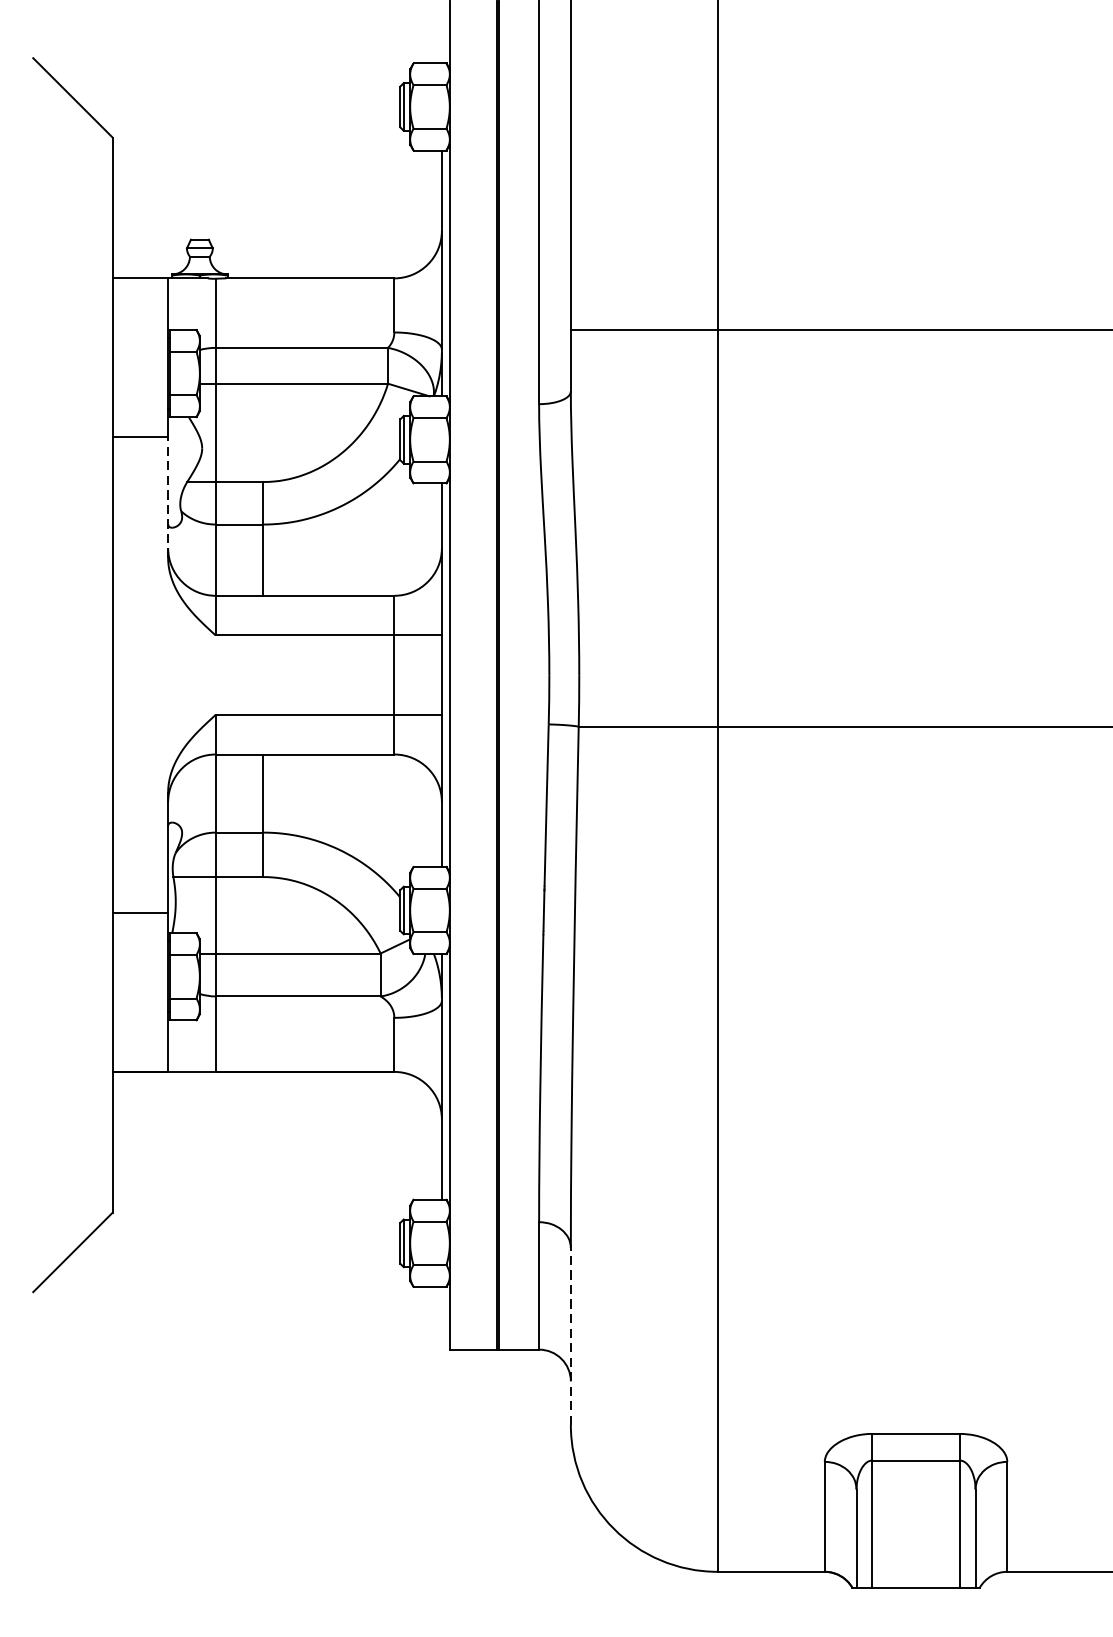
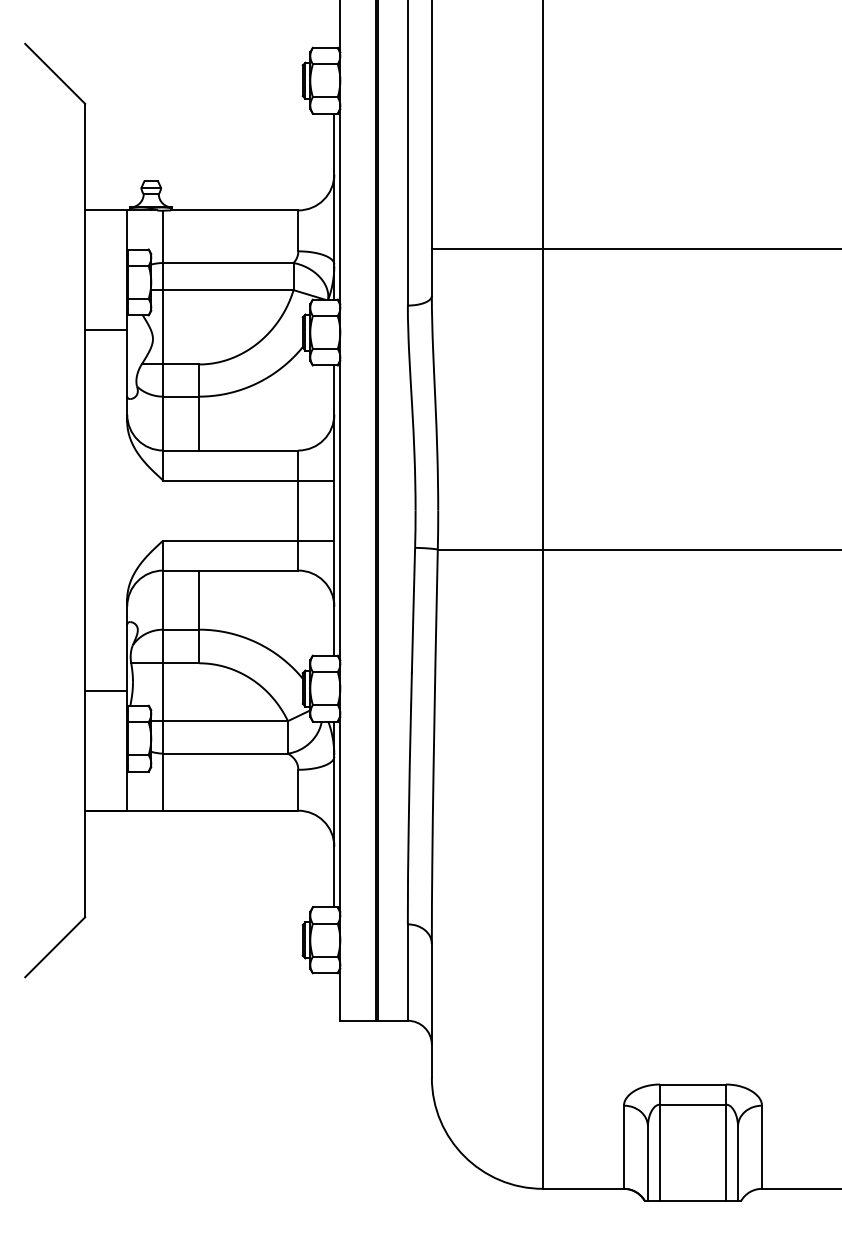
line: (168, 497) -> (127, 376), dashed -> solid
line: (570, 1336) -> (431, 1010), dashed -> solid

